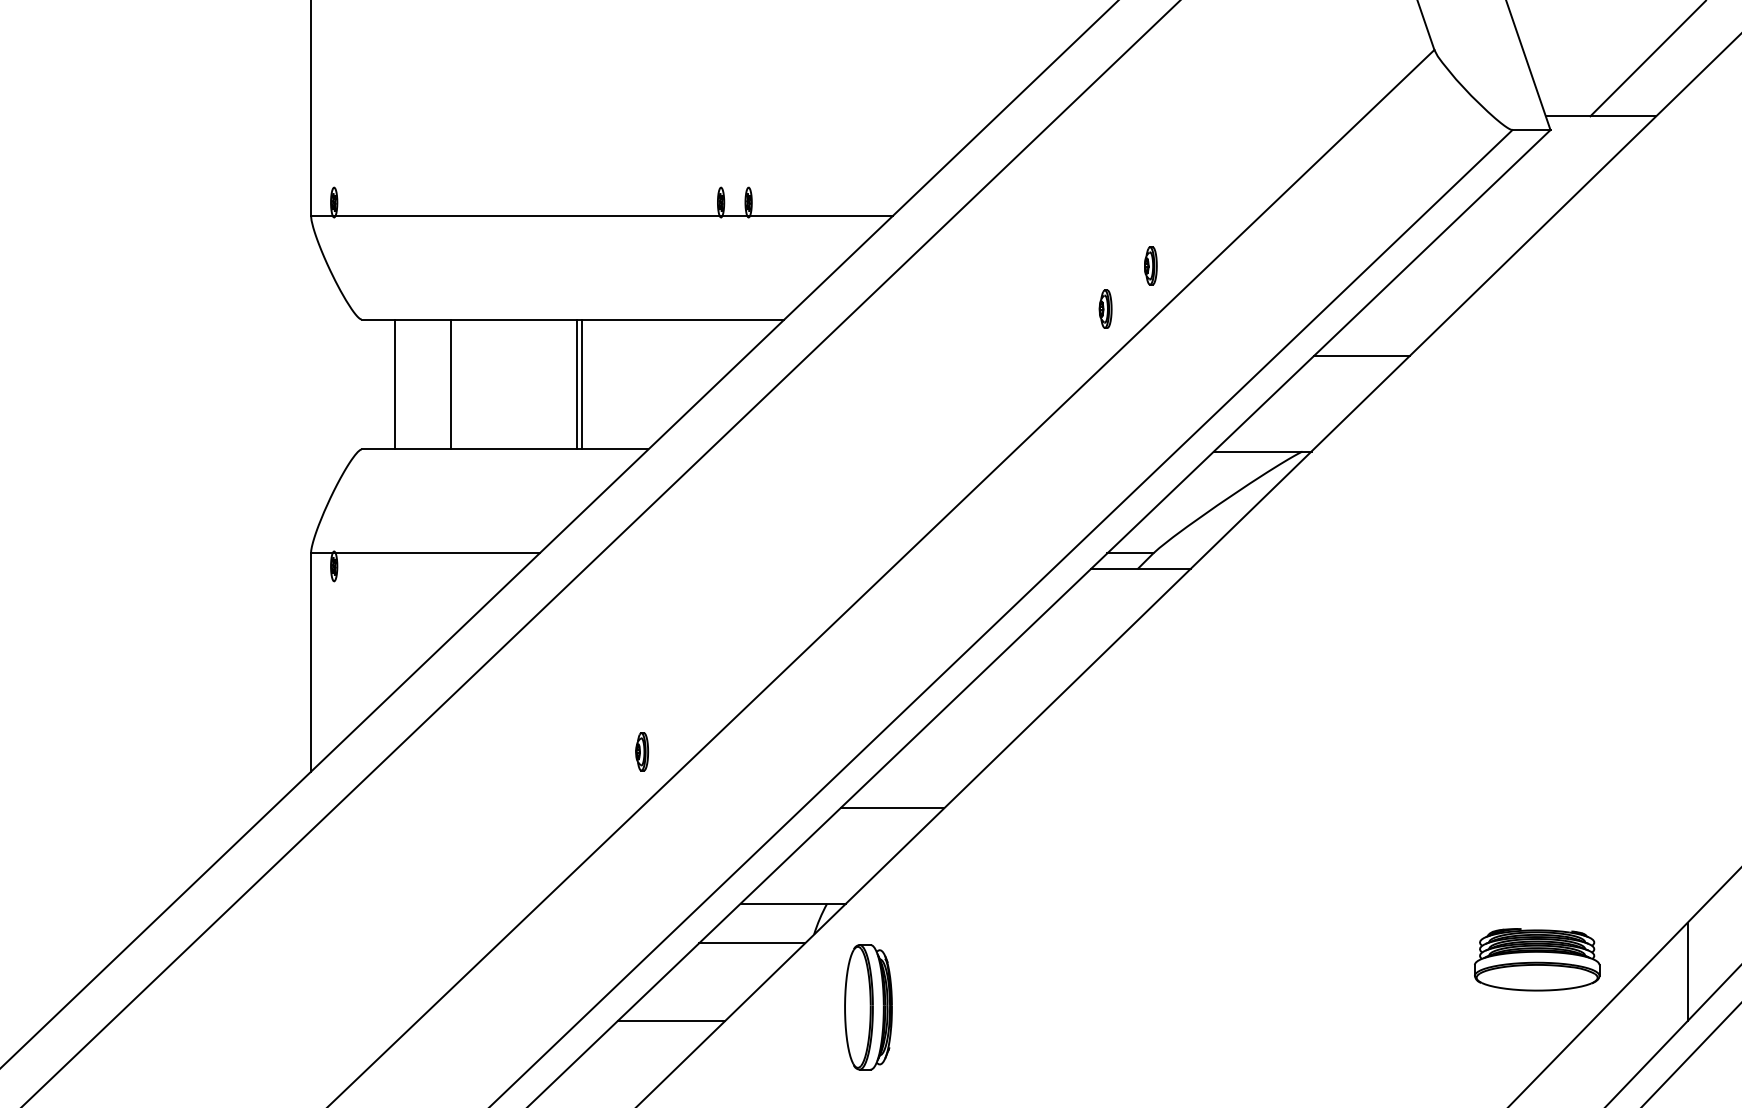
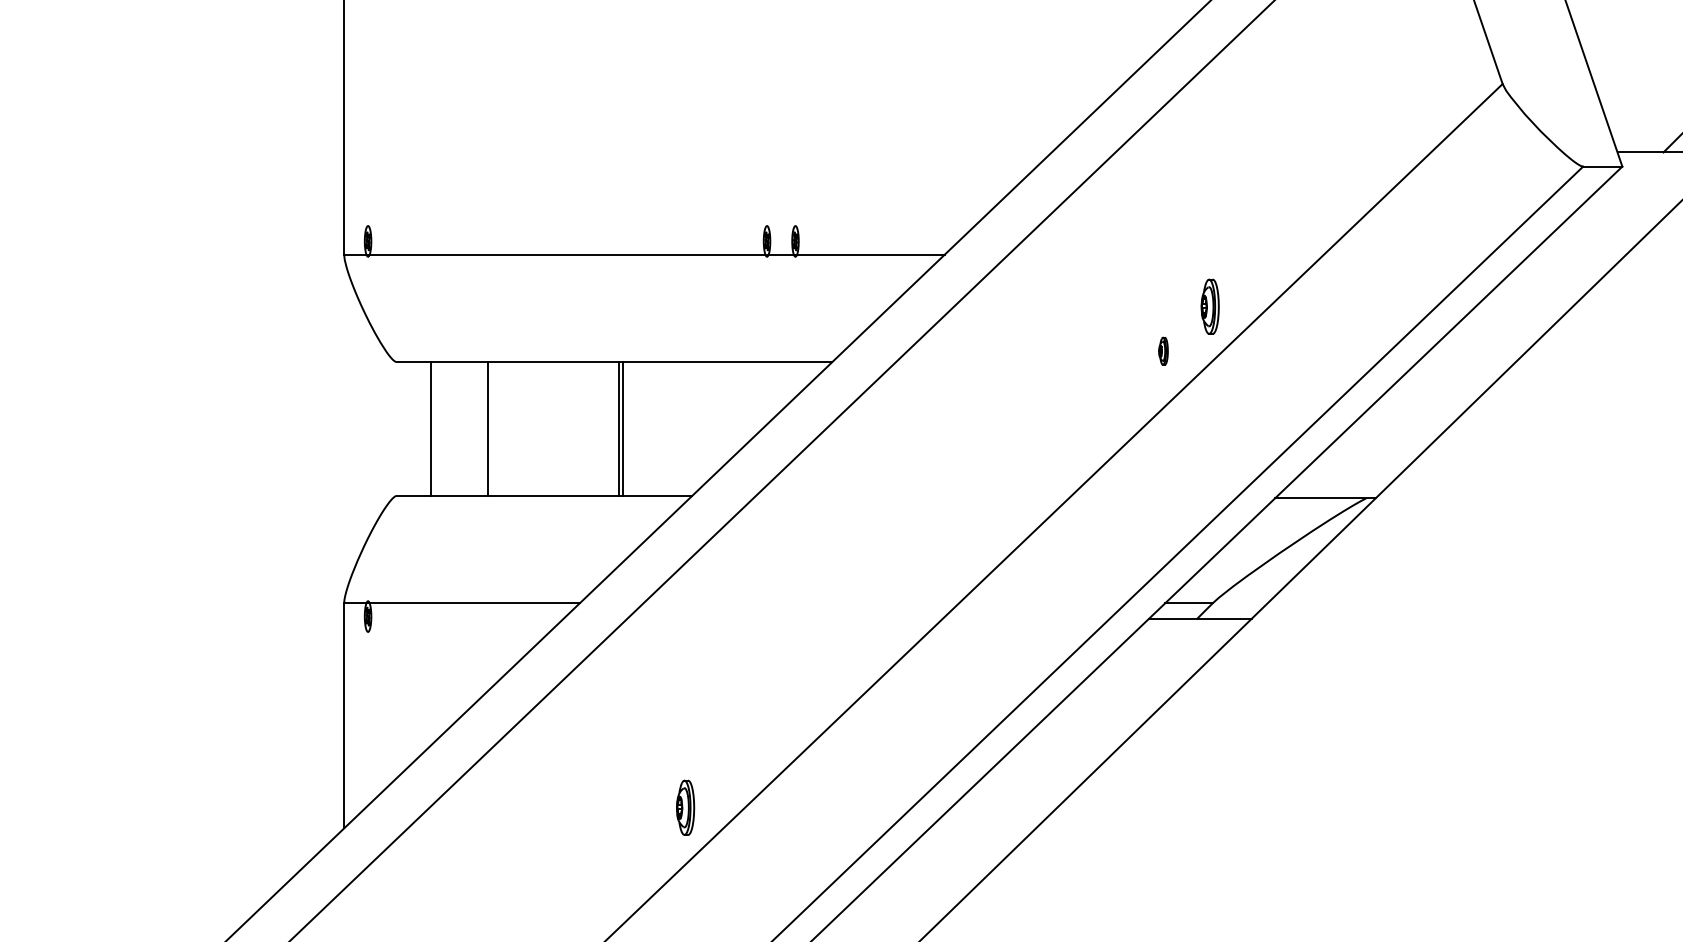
part: (1150, 265) -> (1209, 306), size x1.4
part: (1105, 308) -> (1163, 350), size x0.7
line: (1361, 355) -> (1427, 399), removed
part: (642, 751) -> (686, 807), size x1.4
line: (892, 808) -> (943, 866), removed

